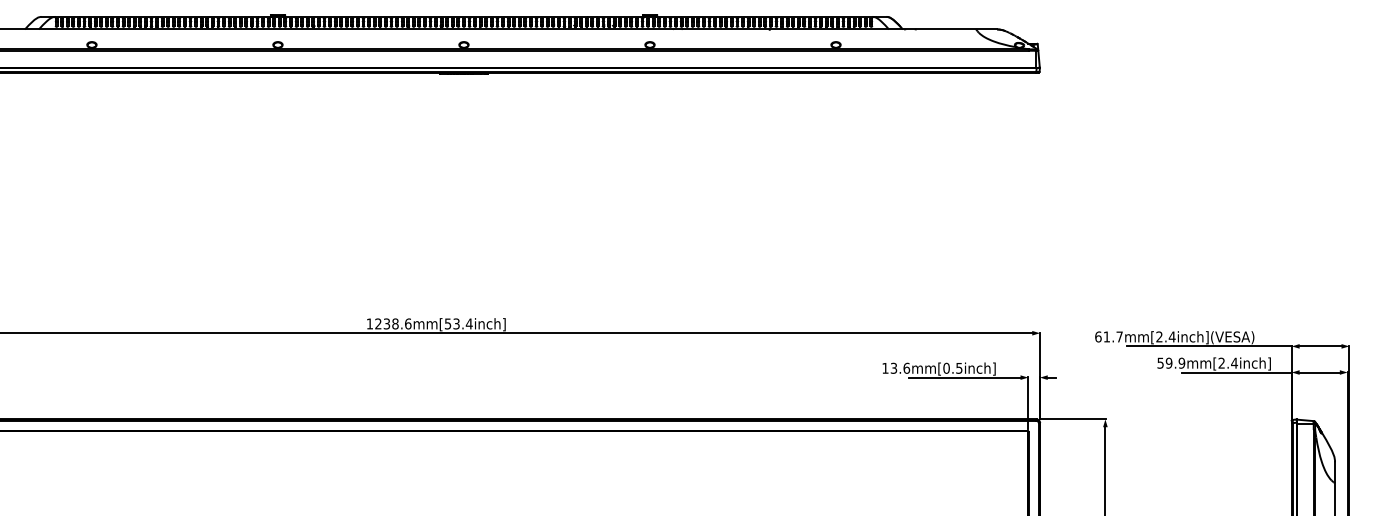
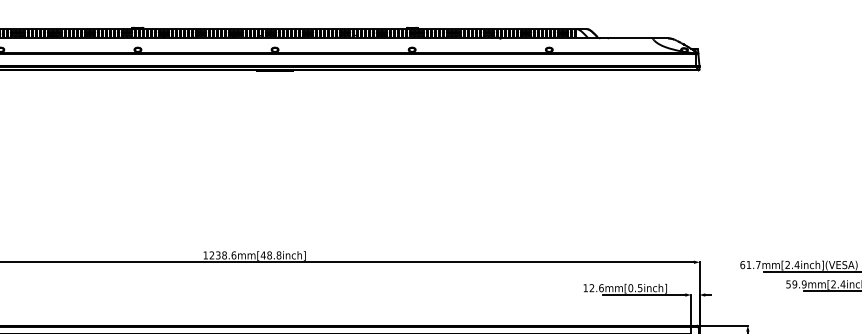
text: (458, 323) -> (271, 255), 1238.6mm[53.4inch] -> 1238.6mm[48.8inch]
text: (893, 368) -> (591, 288), 13.6mm[0.5inch] -> 12.6mm[0.5inch]

